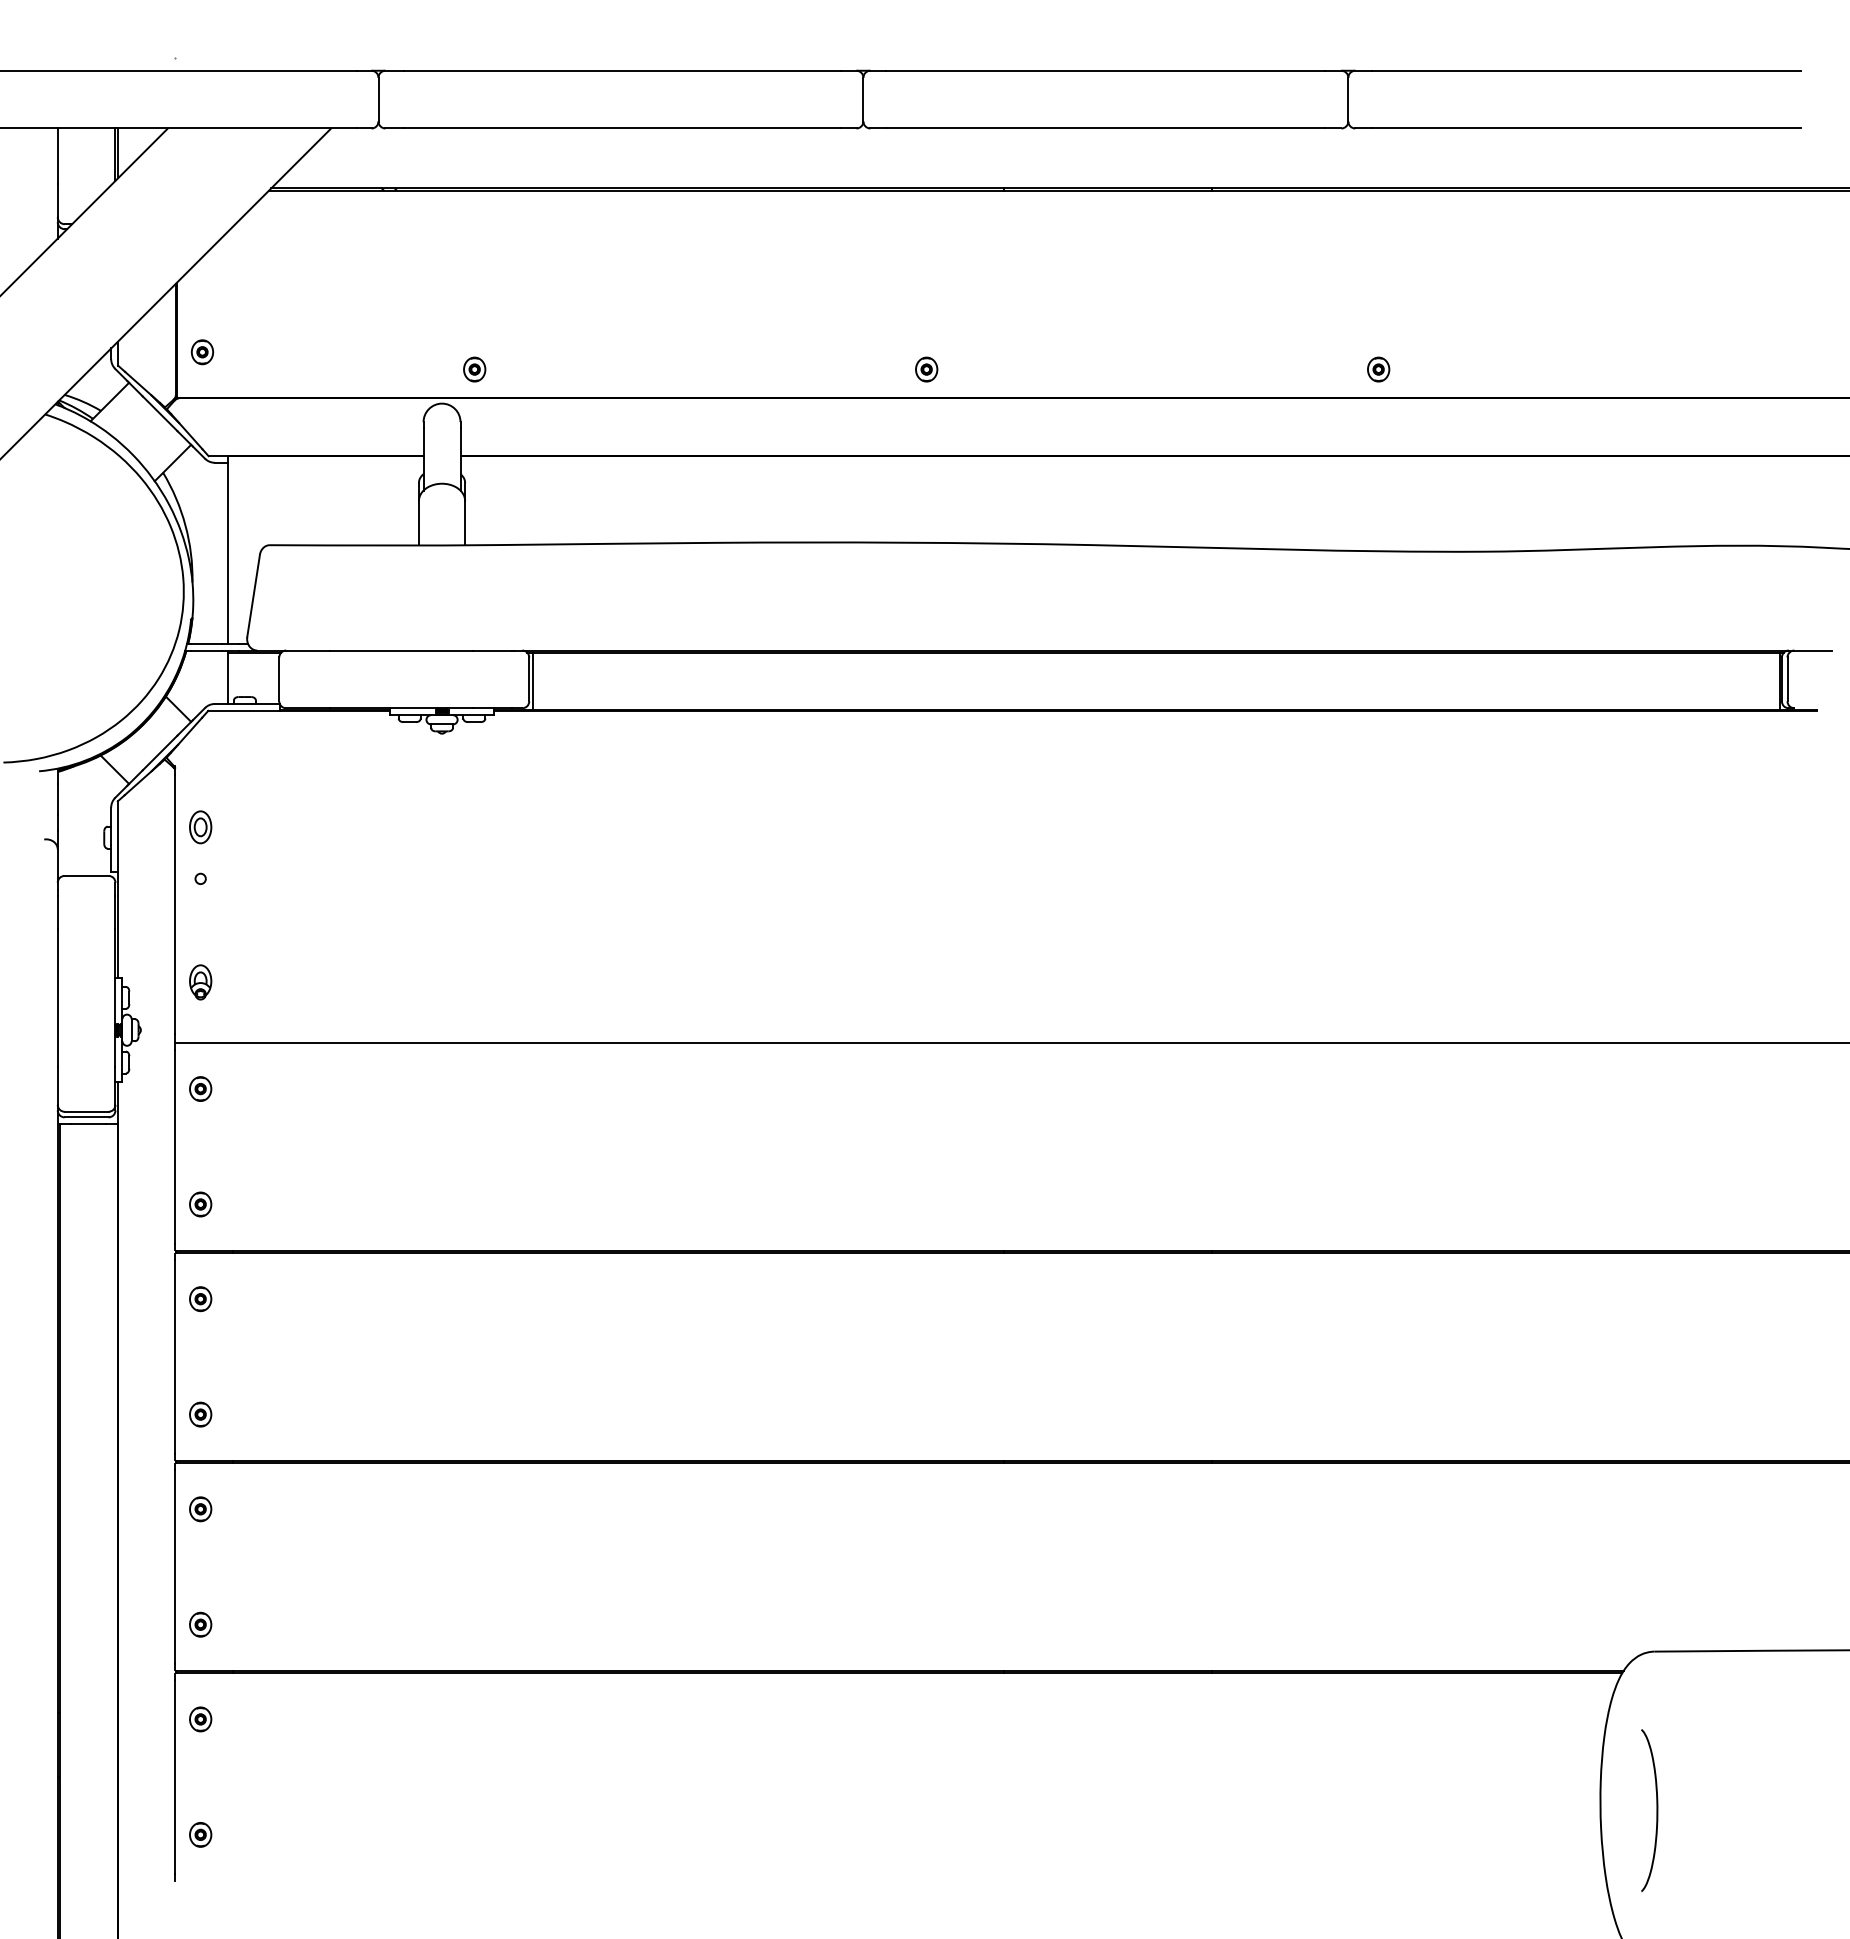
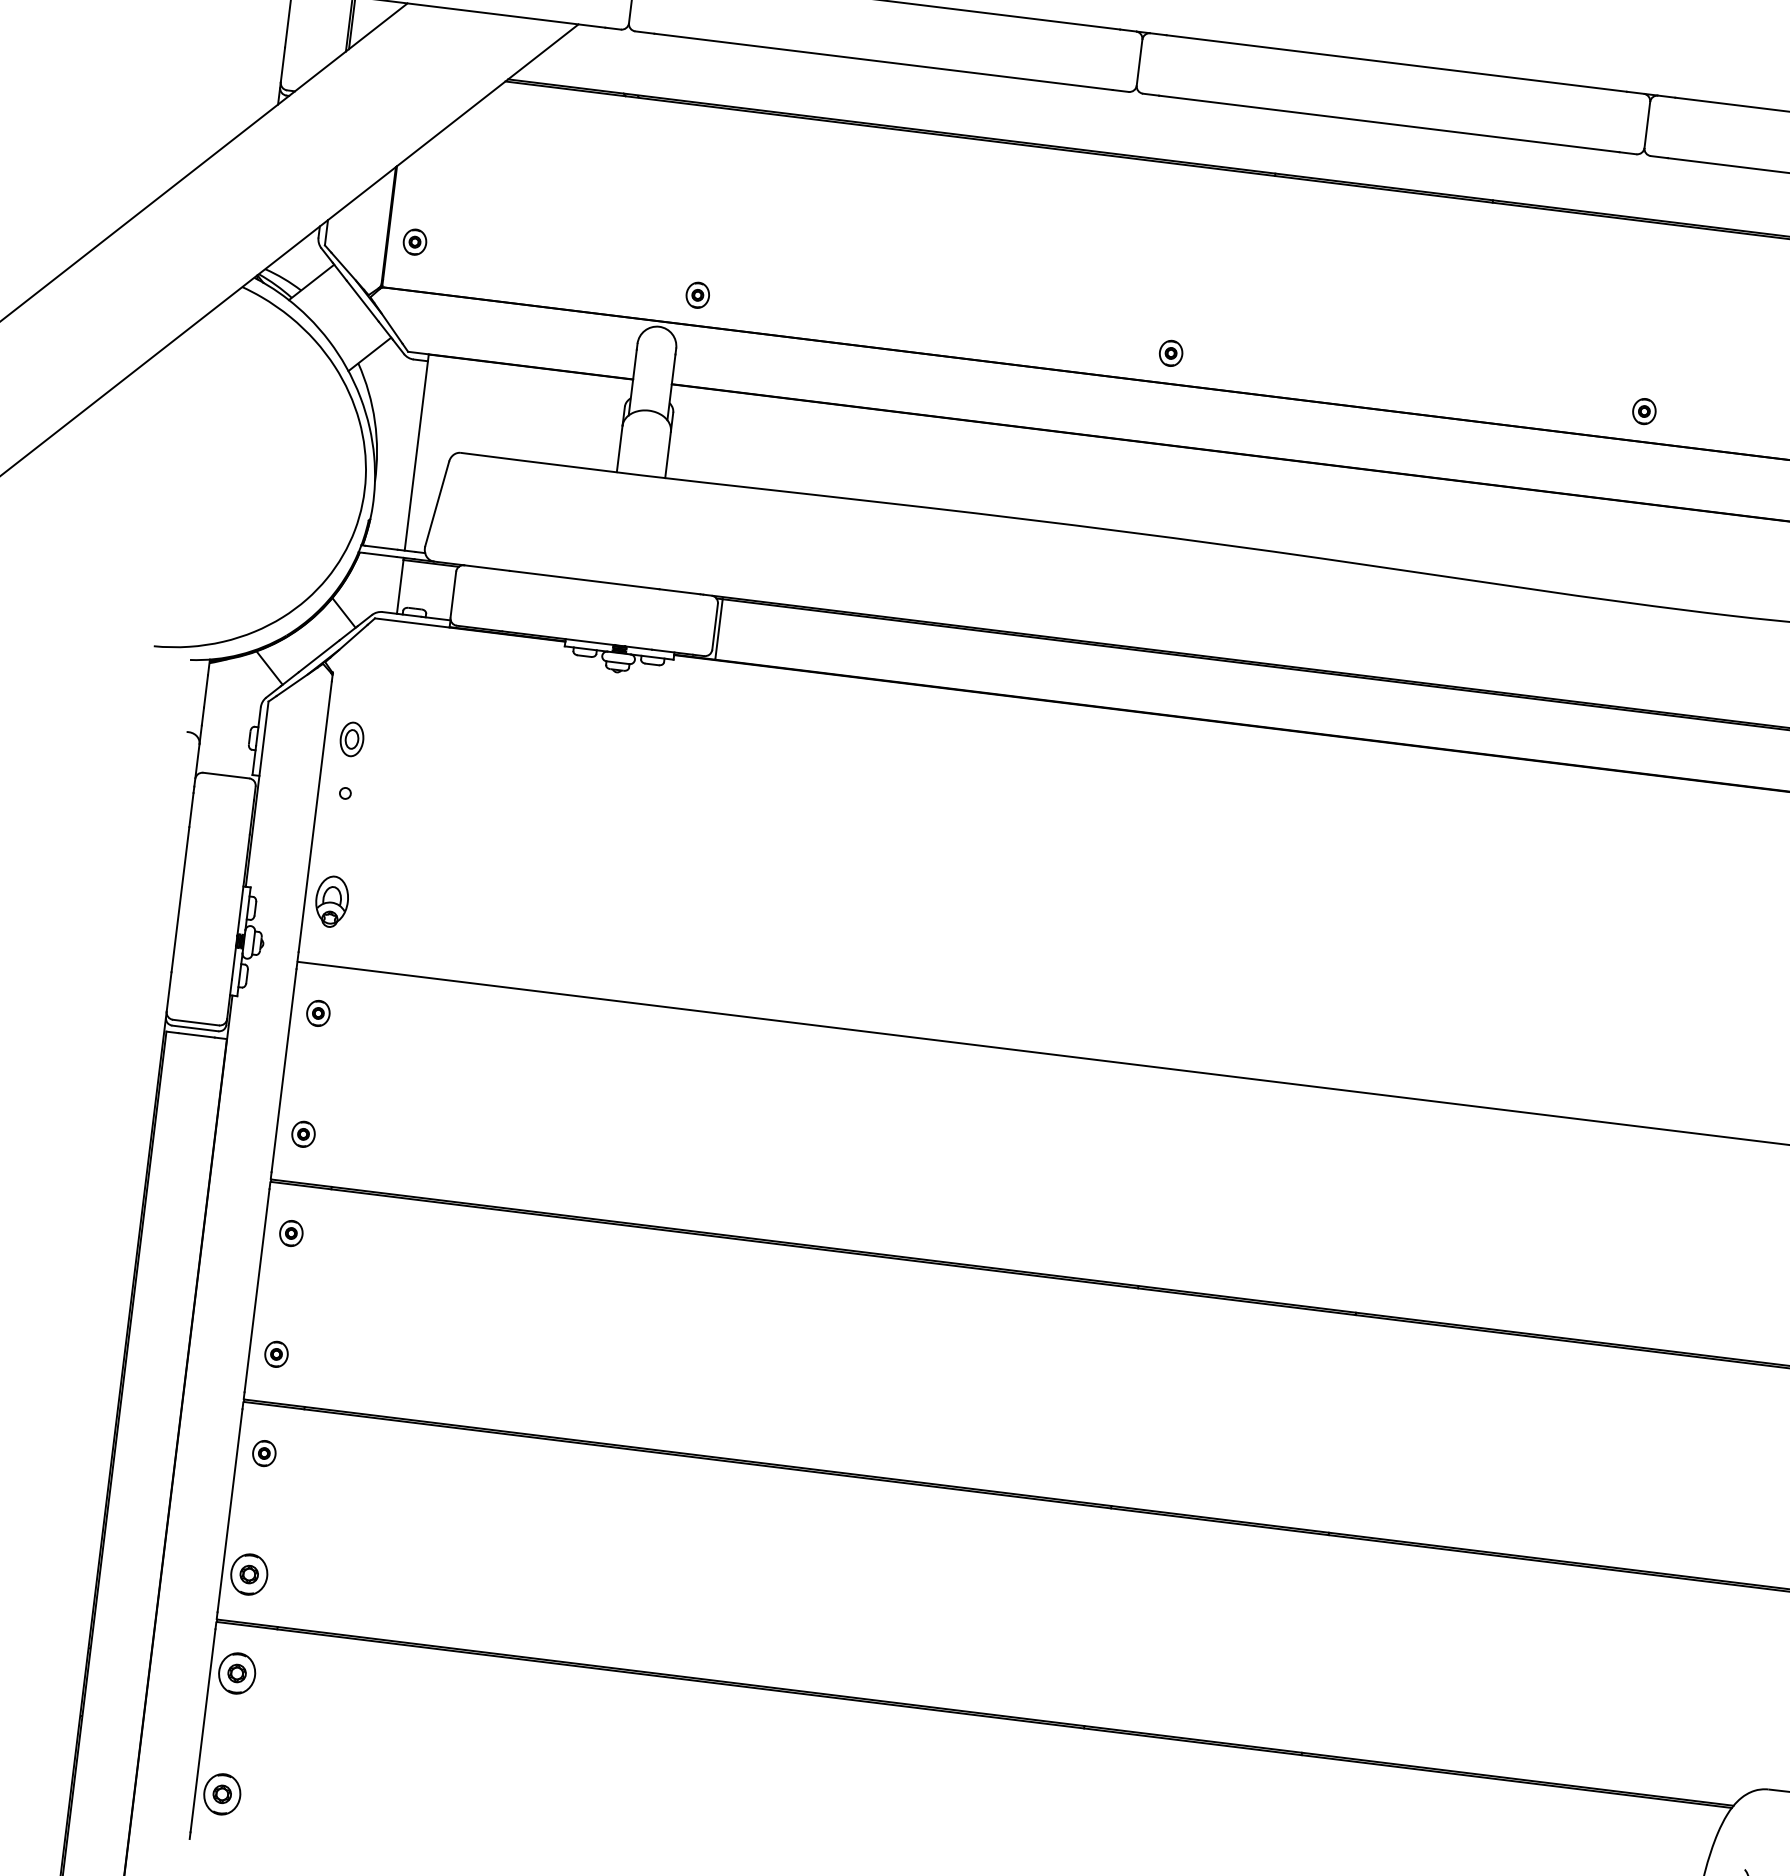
part: (200, 982) -> (331, 901), size x1.4
part: (200, 1624) -> (249, 1574), size x1.6
part: (200, 1719) -> (237, 1673), size x1.6
part: (200, 1834) -> (222, 1794), size x1.6

